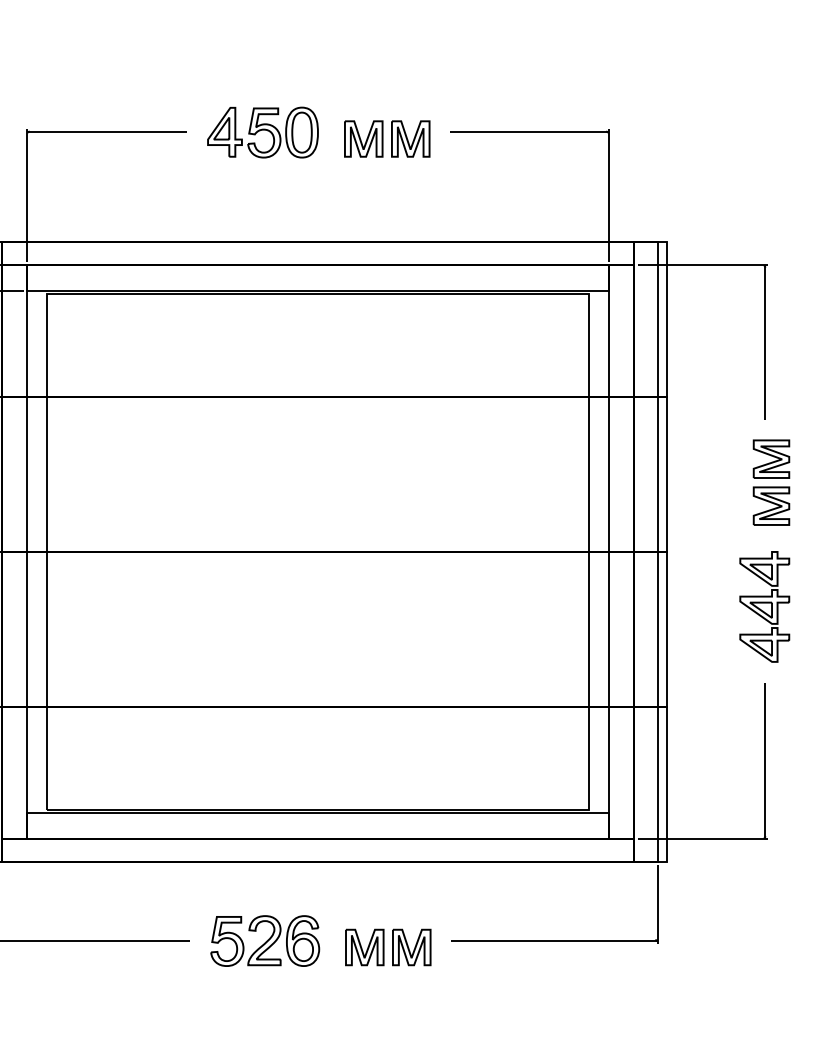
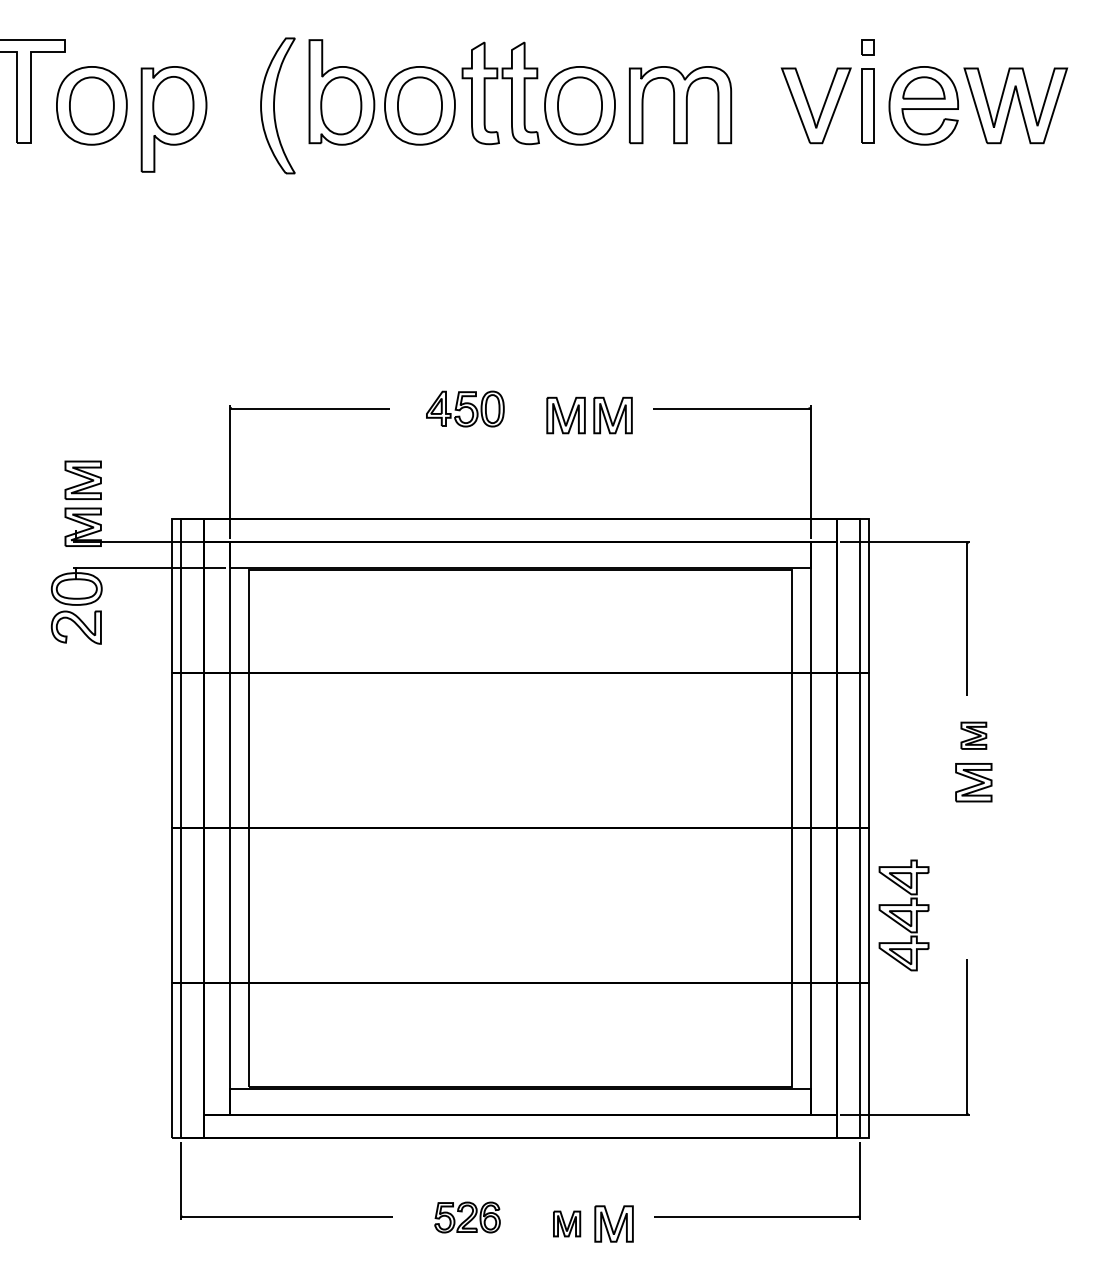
part: (263, 131) -> (465, 408), size x0.7
part: (771, 458) -> (973, 735), size x0.7
part: (764, 606) -> (903, 915), moved
part: (265, 940) -> (467, 1217), size x0.6
part: (364, 946) -> (566, 1223), size x0.7

